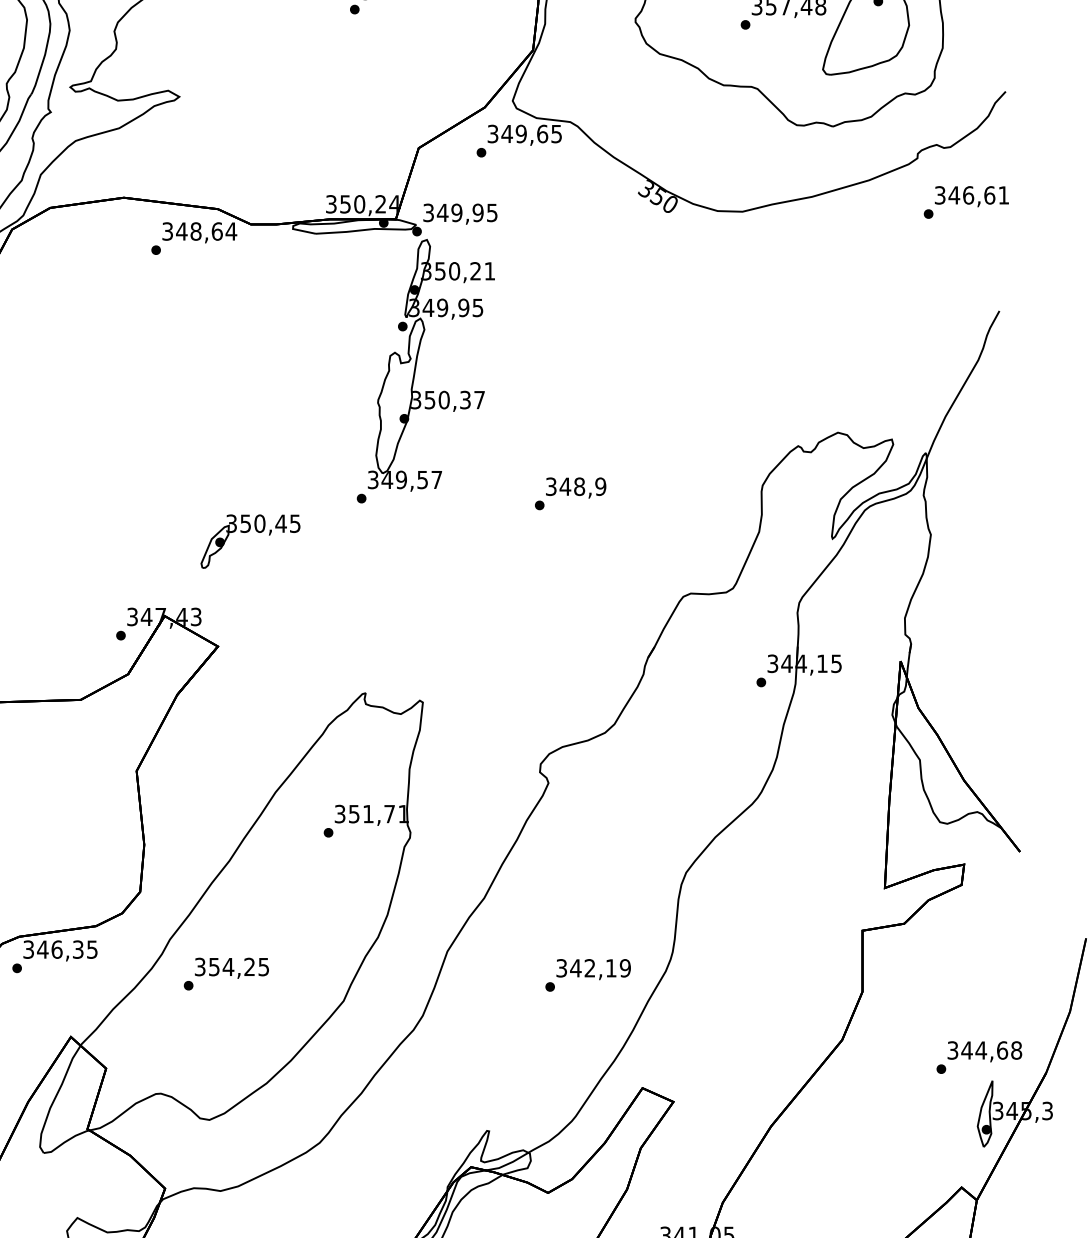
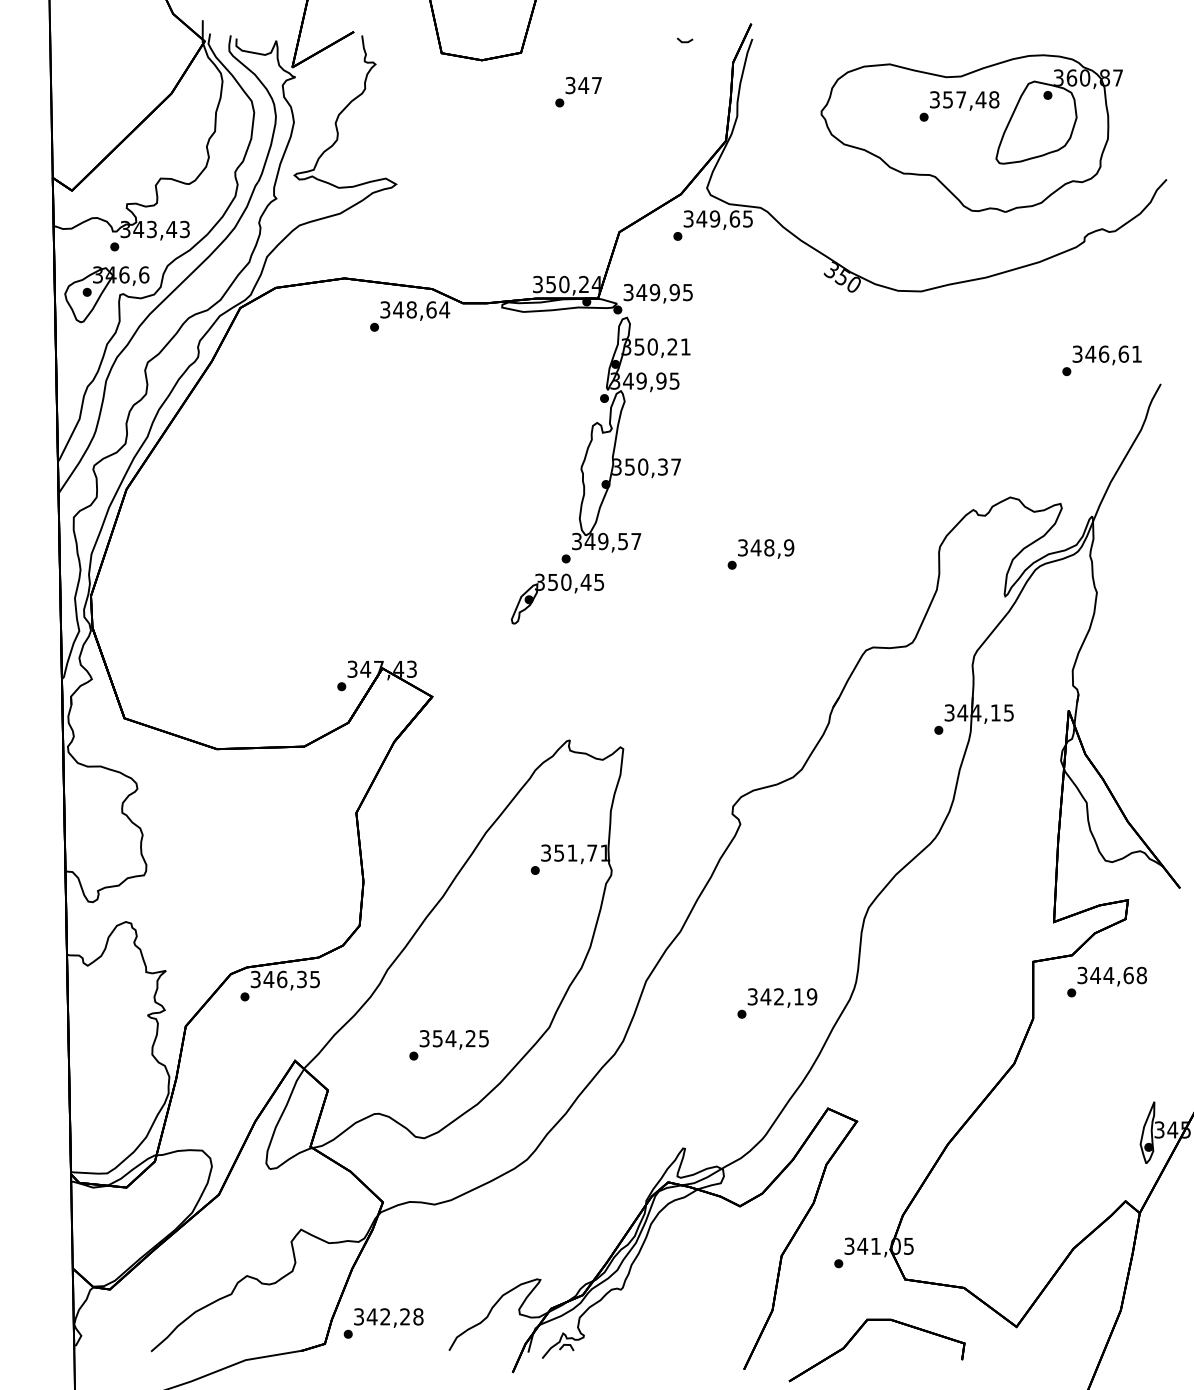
text: (965, 202) -> (1101, 360), moved
part: (248, 532) -> (555, 590), moved
text: (225, 974) -> (448, 1045), moved
text: (978, 1056) -> (1106, 981), moved

